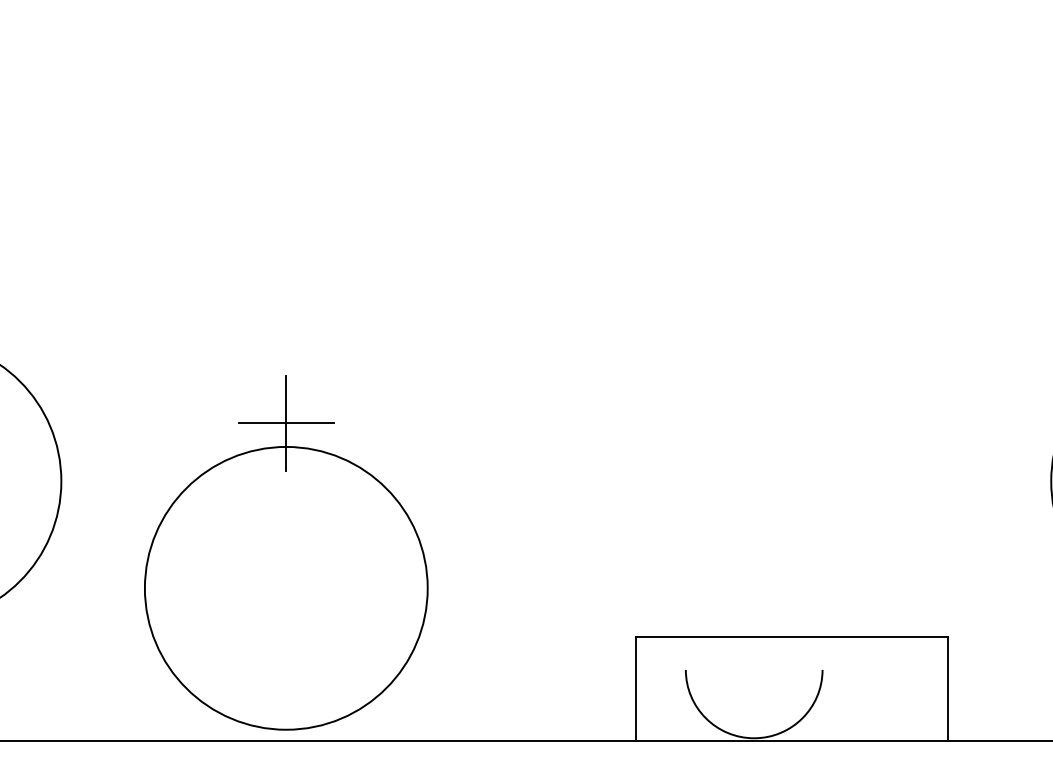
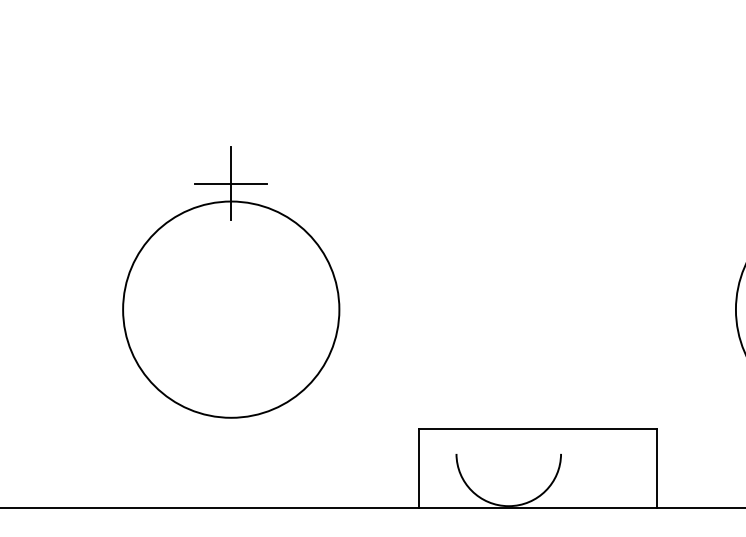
part: (286, 552) -> (231, 282), moved

